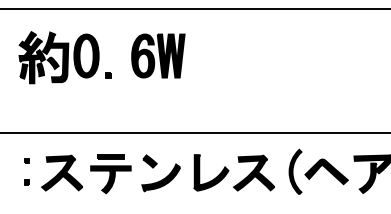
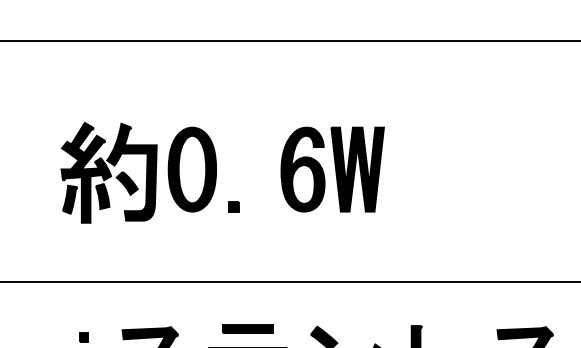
part: (101, 57) -> (221, 172), moved

